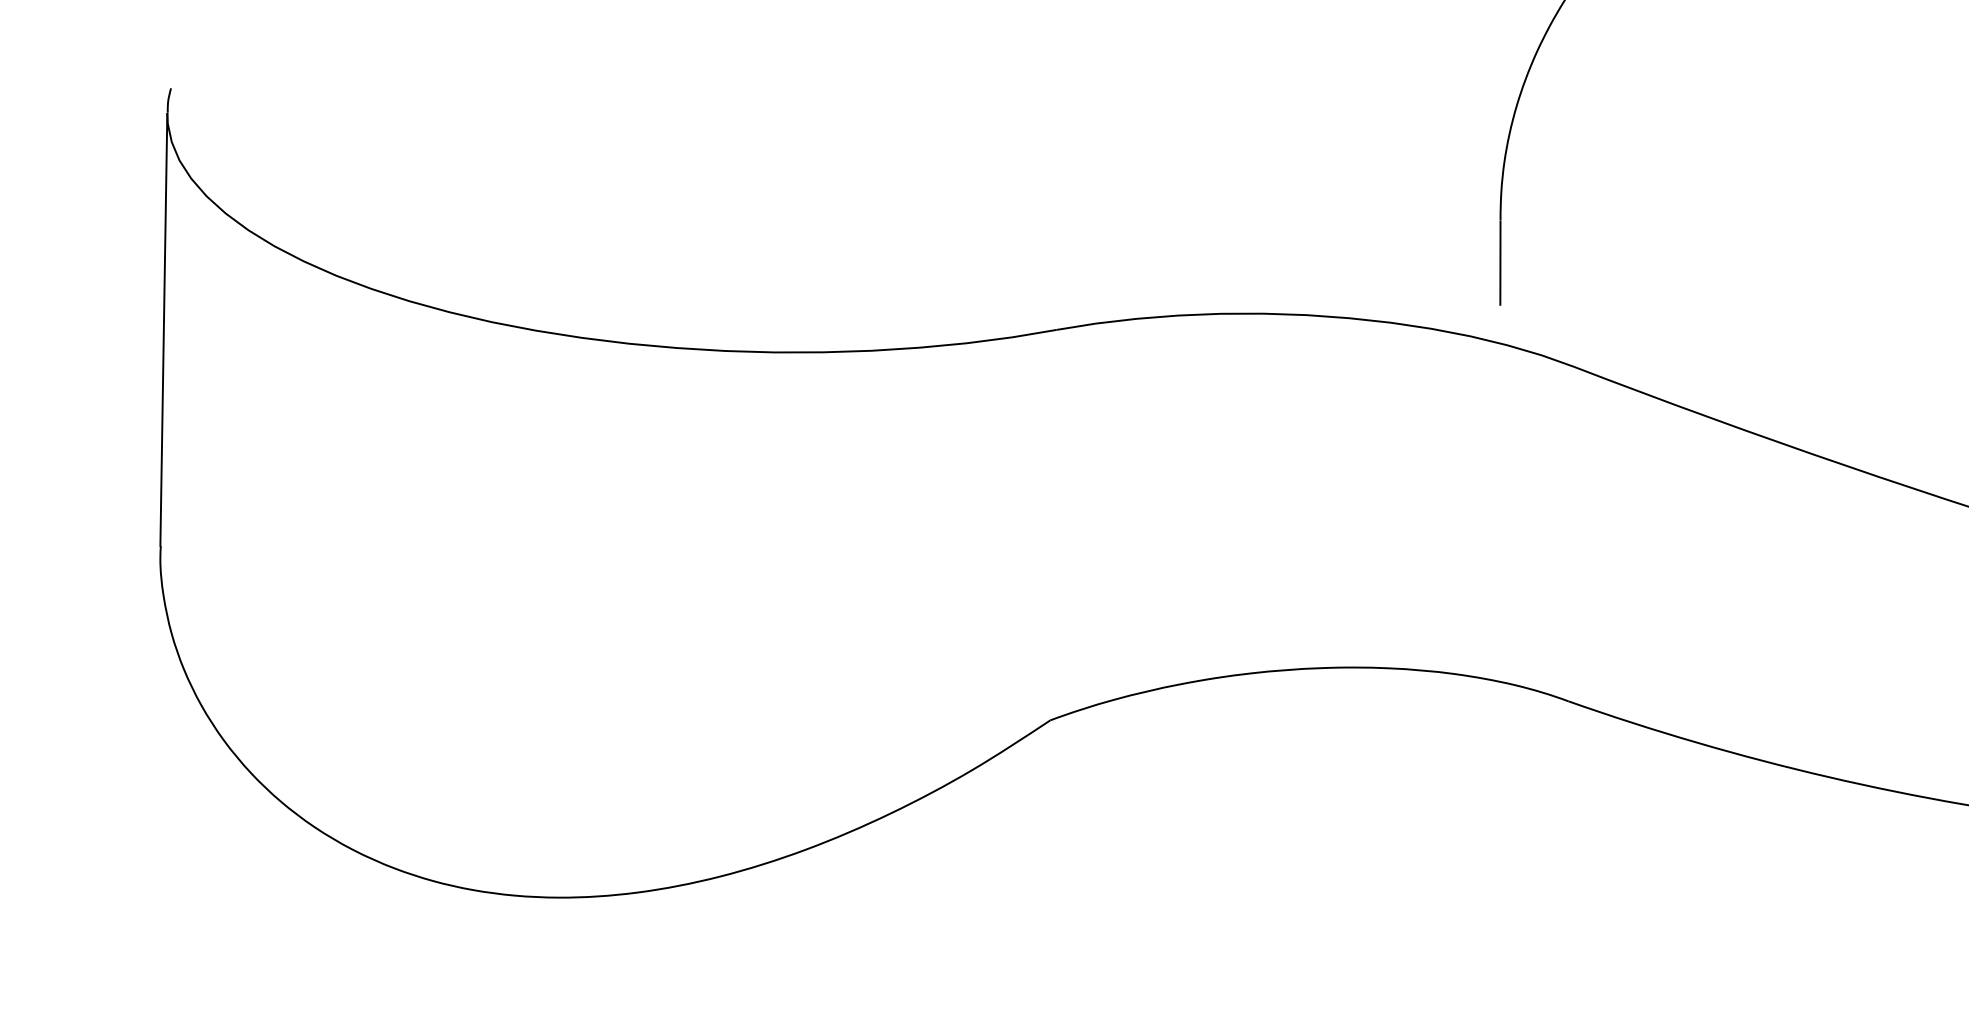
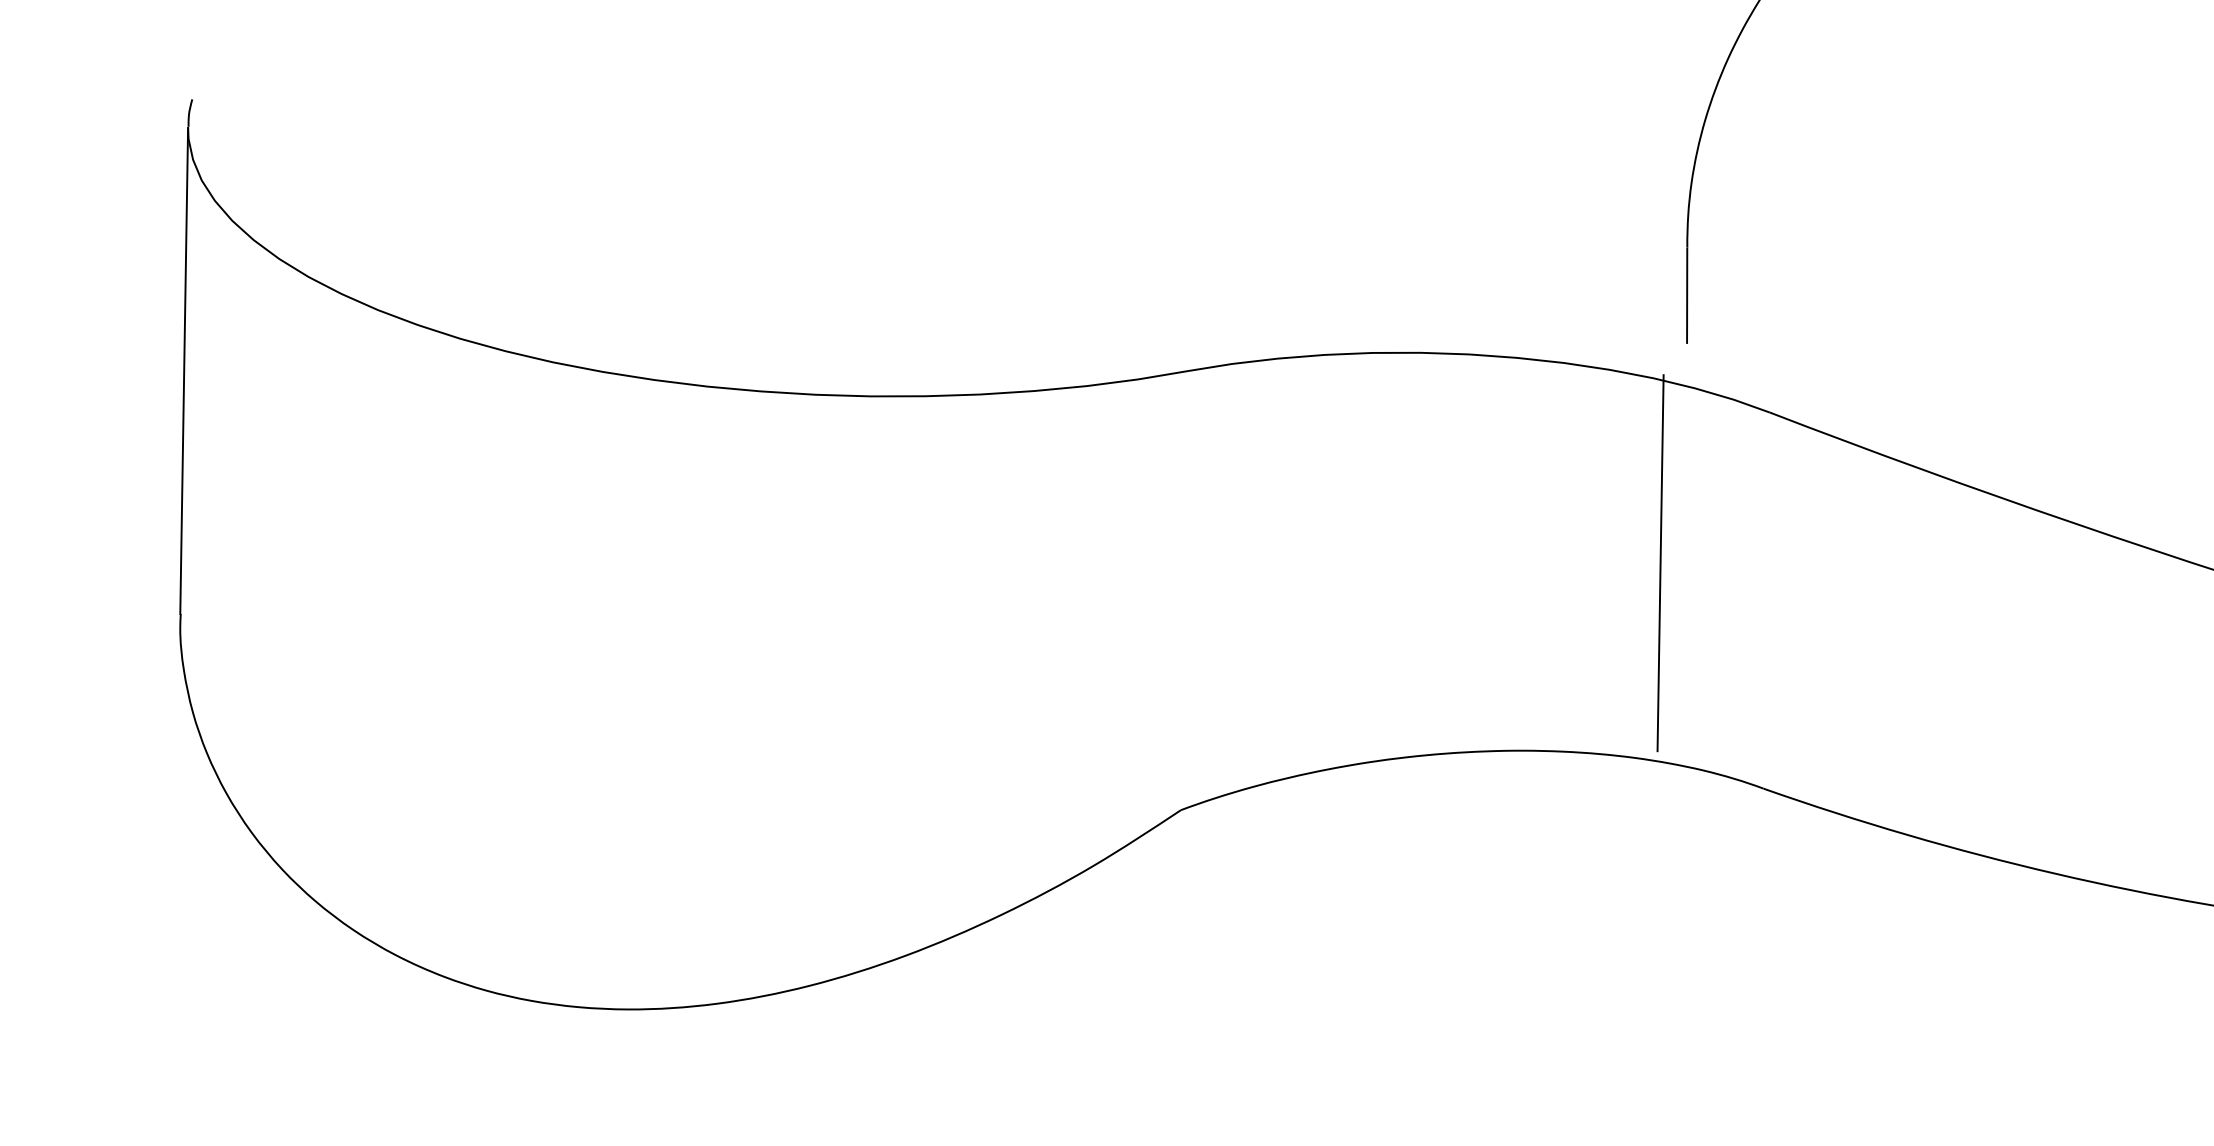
line: (1476, 500) -> (1660, 562), added

